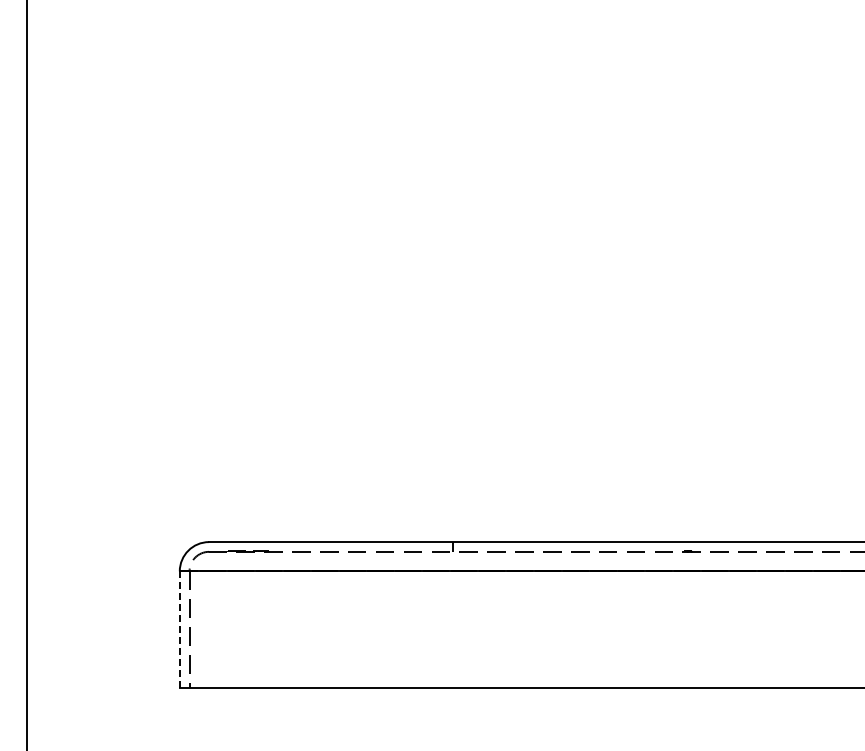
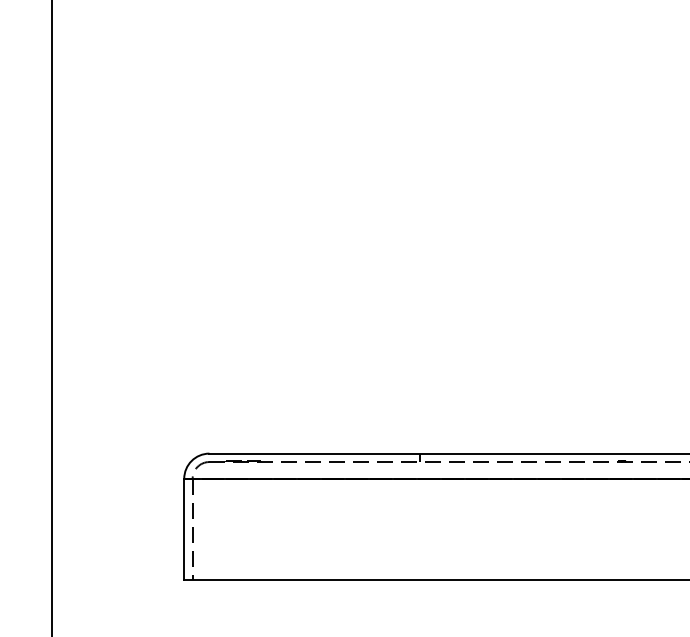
line: (179, 629) -> (183, 528), dashed -> solid

